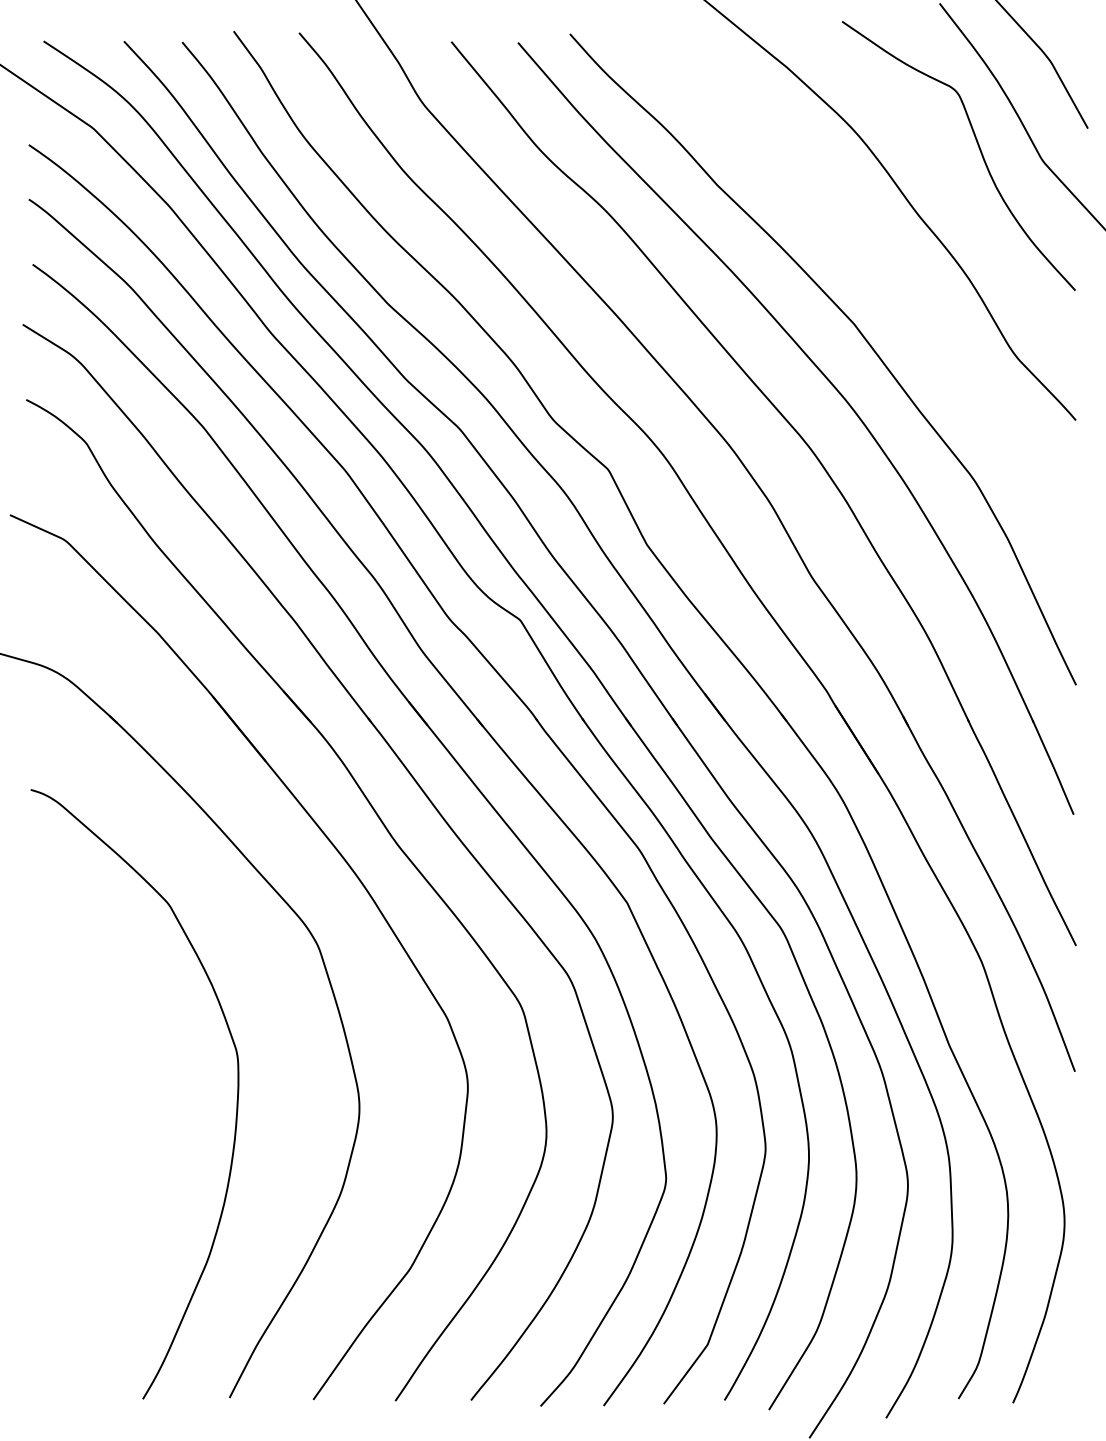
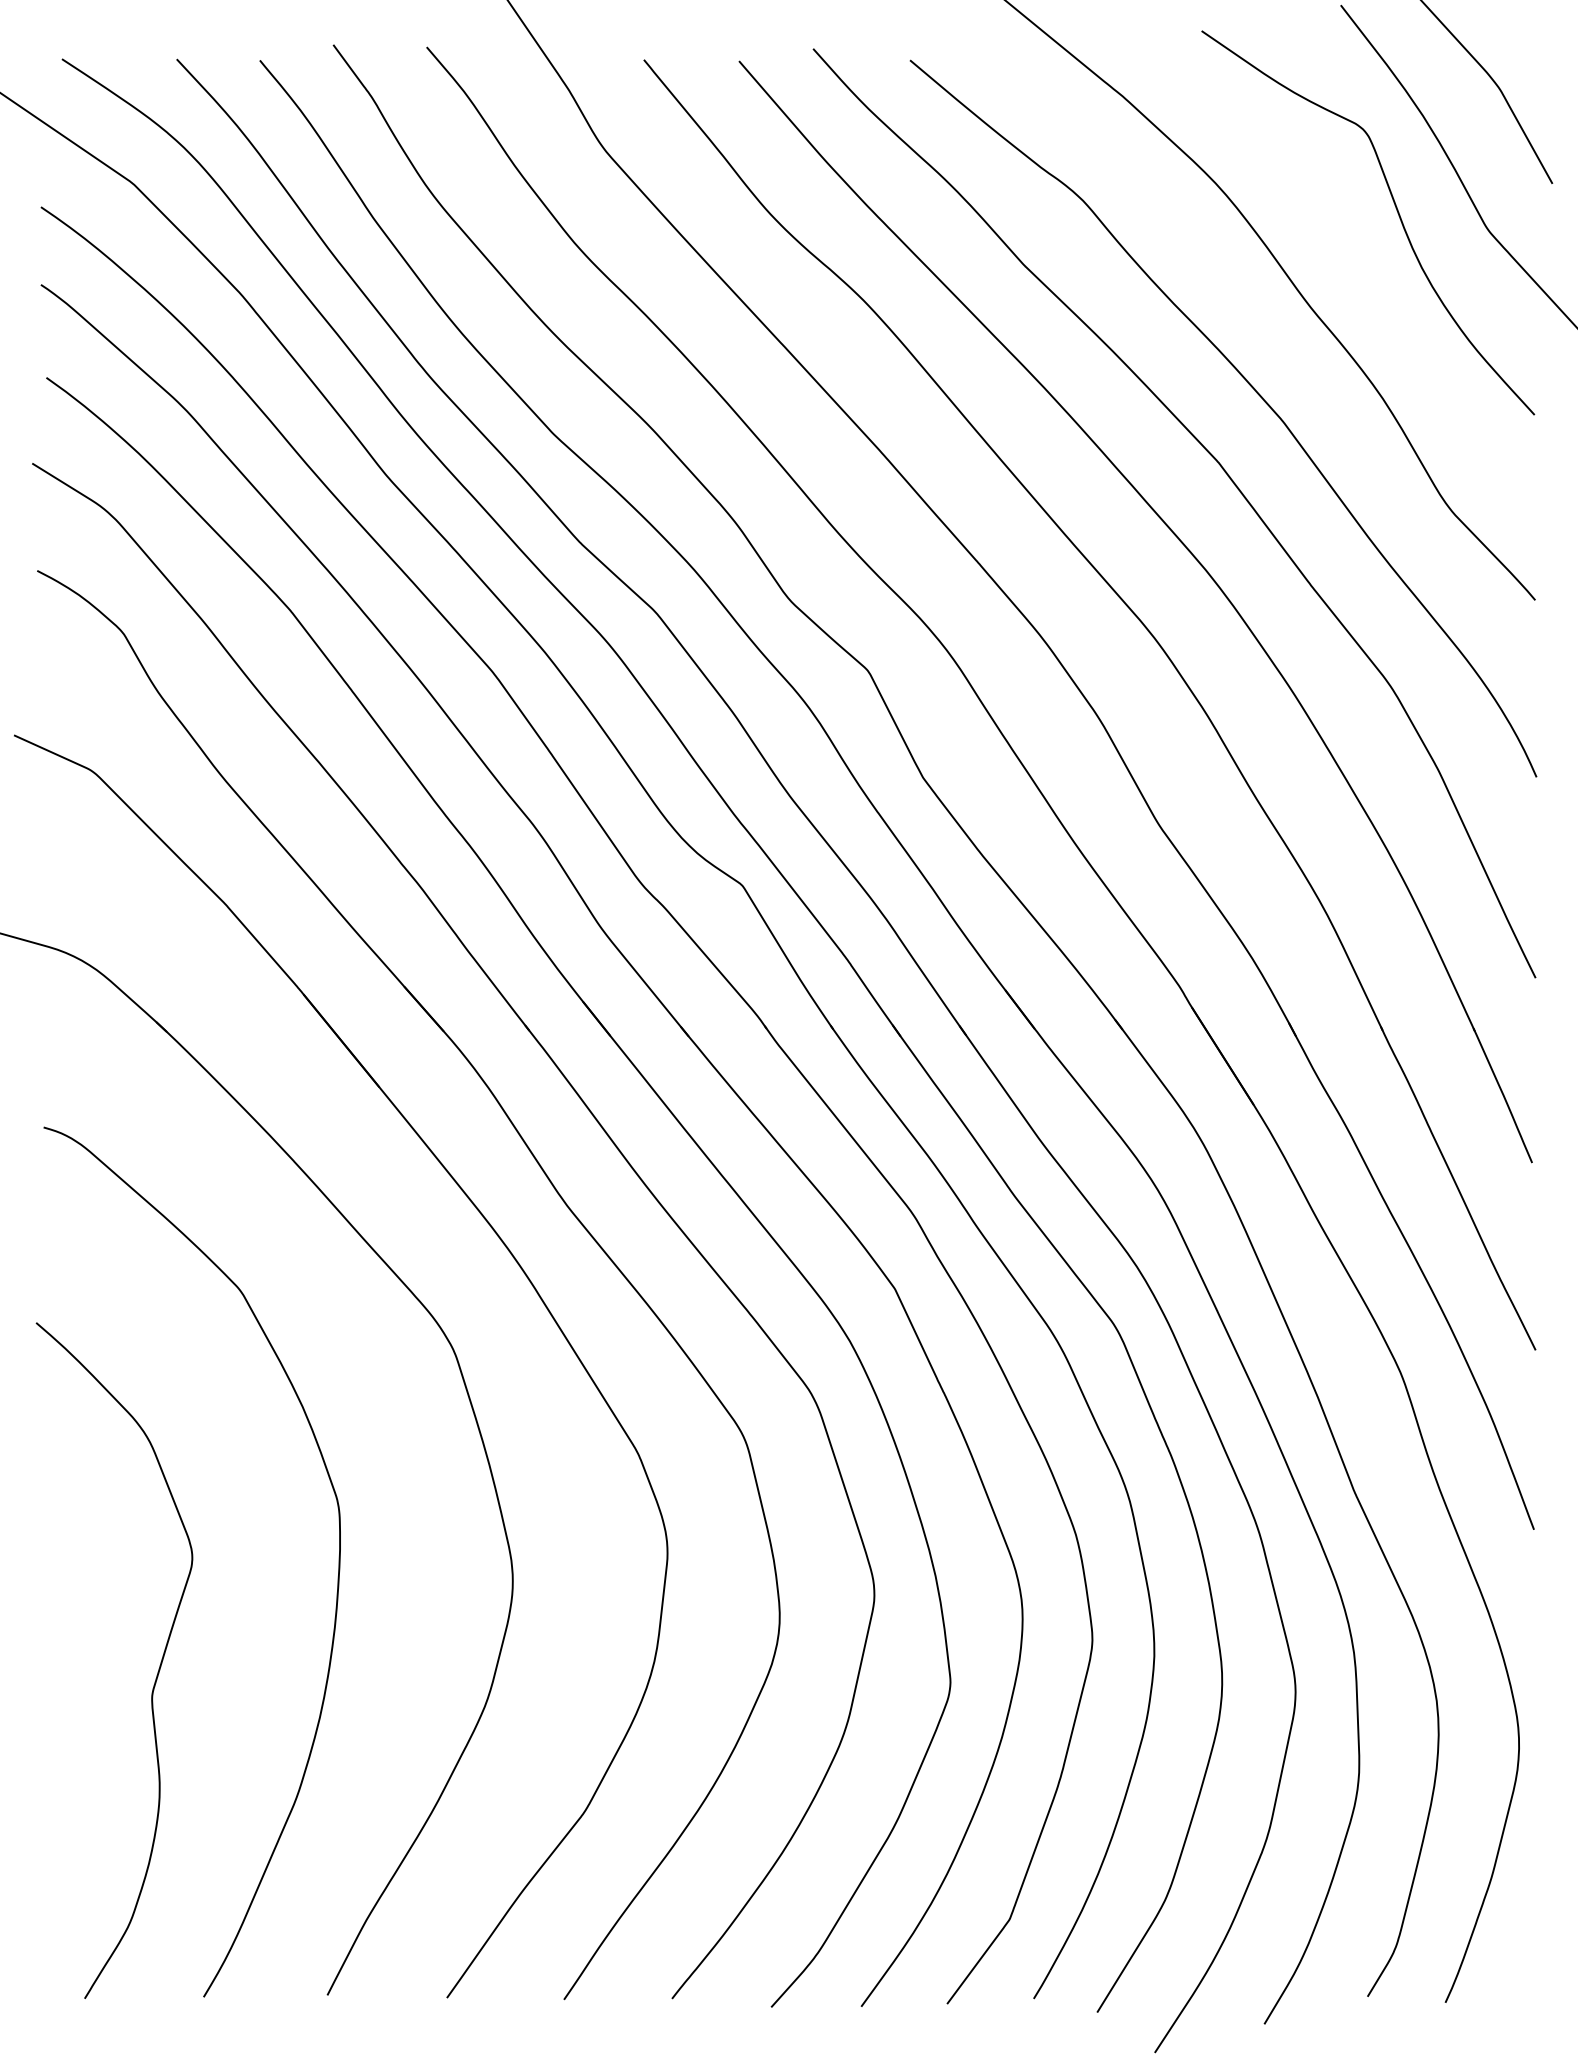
curve: (880, 275) -> (1256, 393), added
curve: (109, 1173) -> (156, 1675), added

